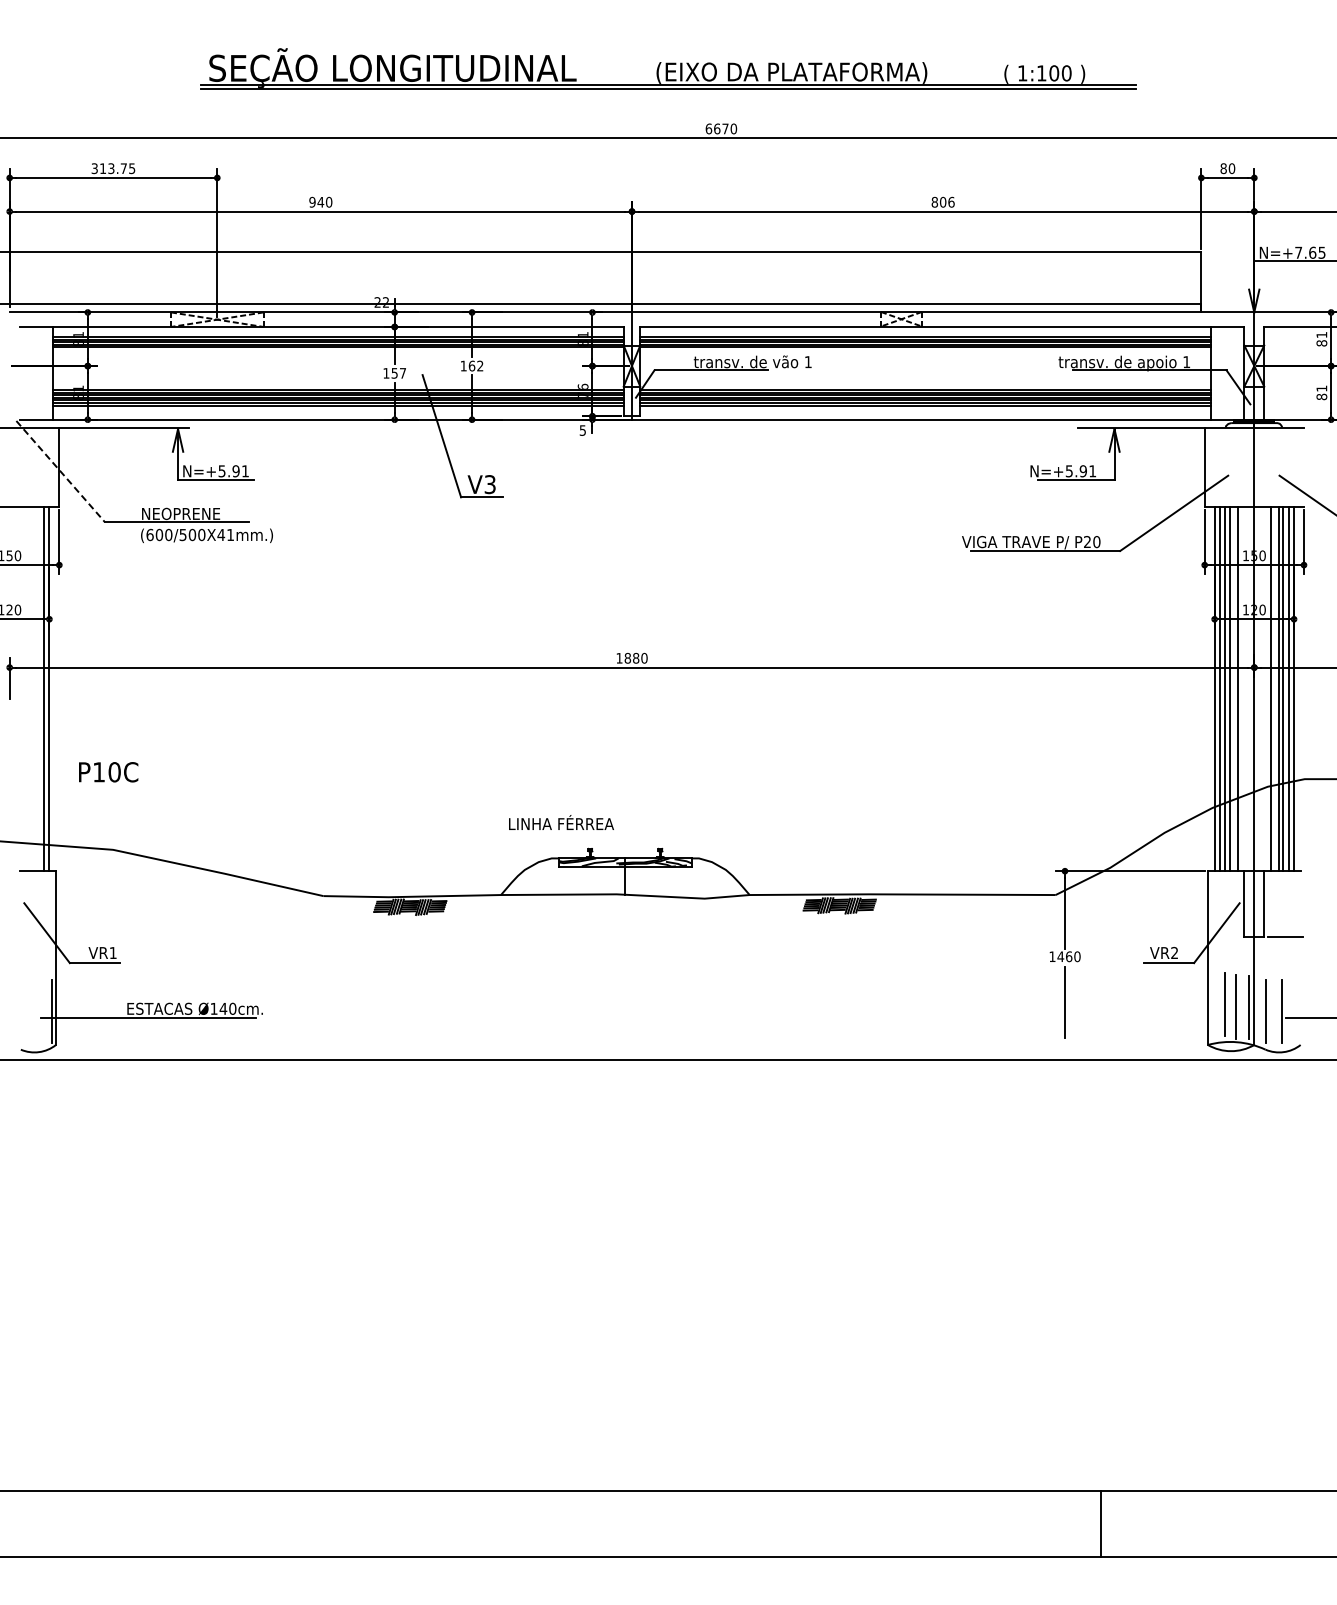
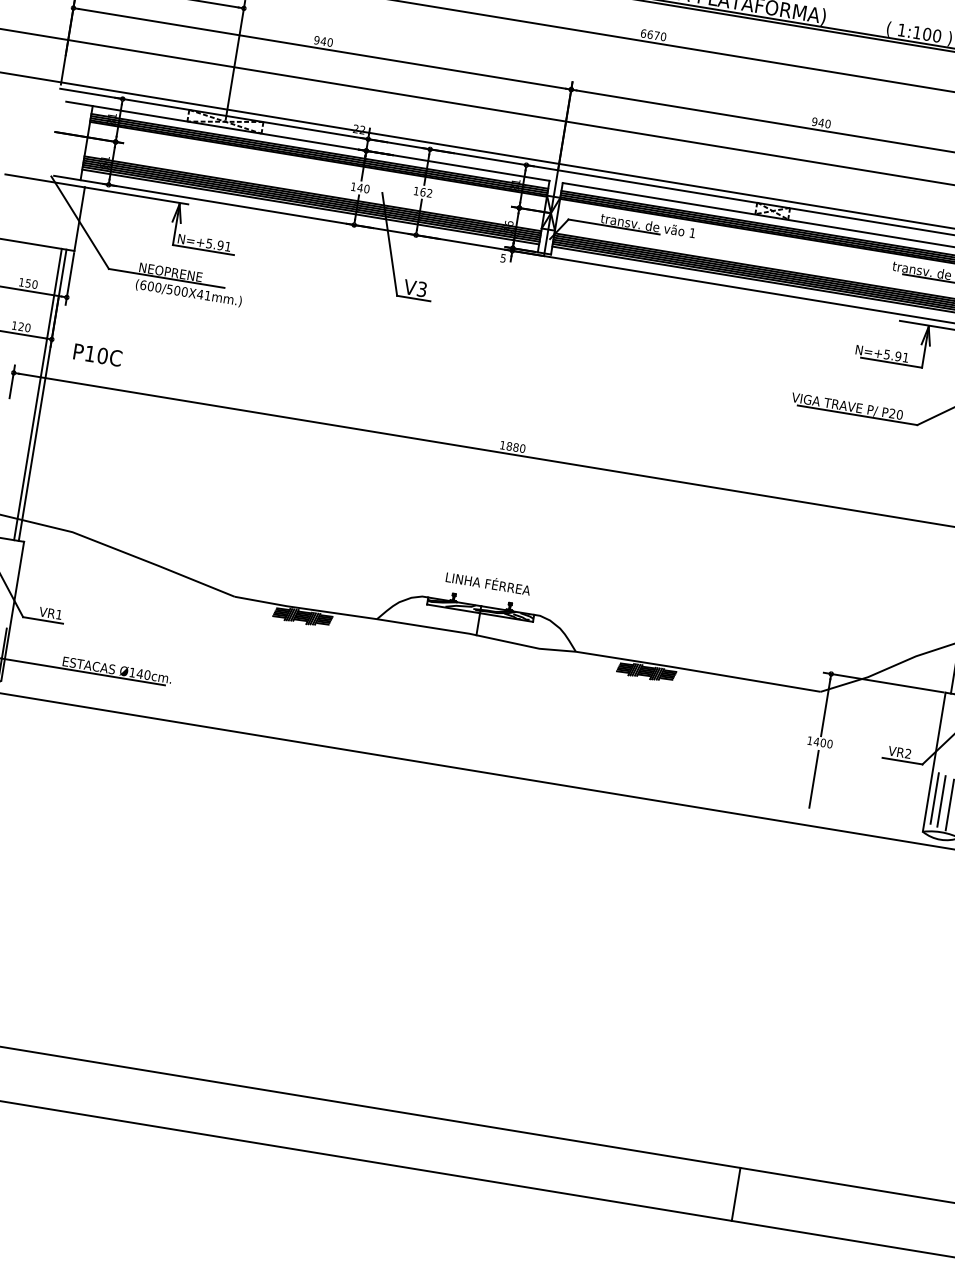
text: (942, 201) -> (820, 122), 806 -> 940
text: (398, 373) -> (363, 188), 157 -> 140
line: (60, 471) -> (80, 222), dashed -> solid
text: (108, 772) -> (97, 355), moved
text: (561, 822) -> (488, 582), moved
text: (1069, 956) -> (823, 742), 1460 -> 1400
line: (1215, 1001) -> (934, 797), added
line: (1100, 1523) -> (735, 1194), moved

